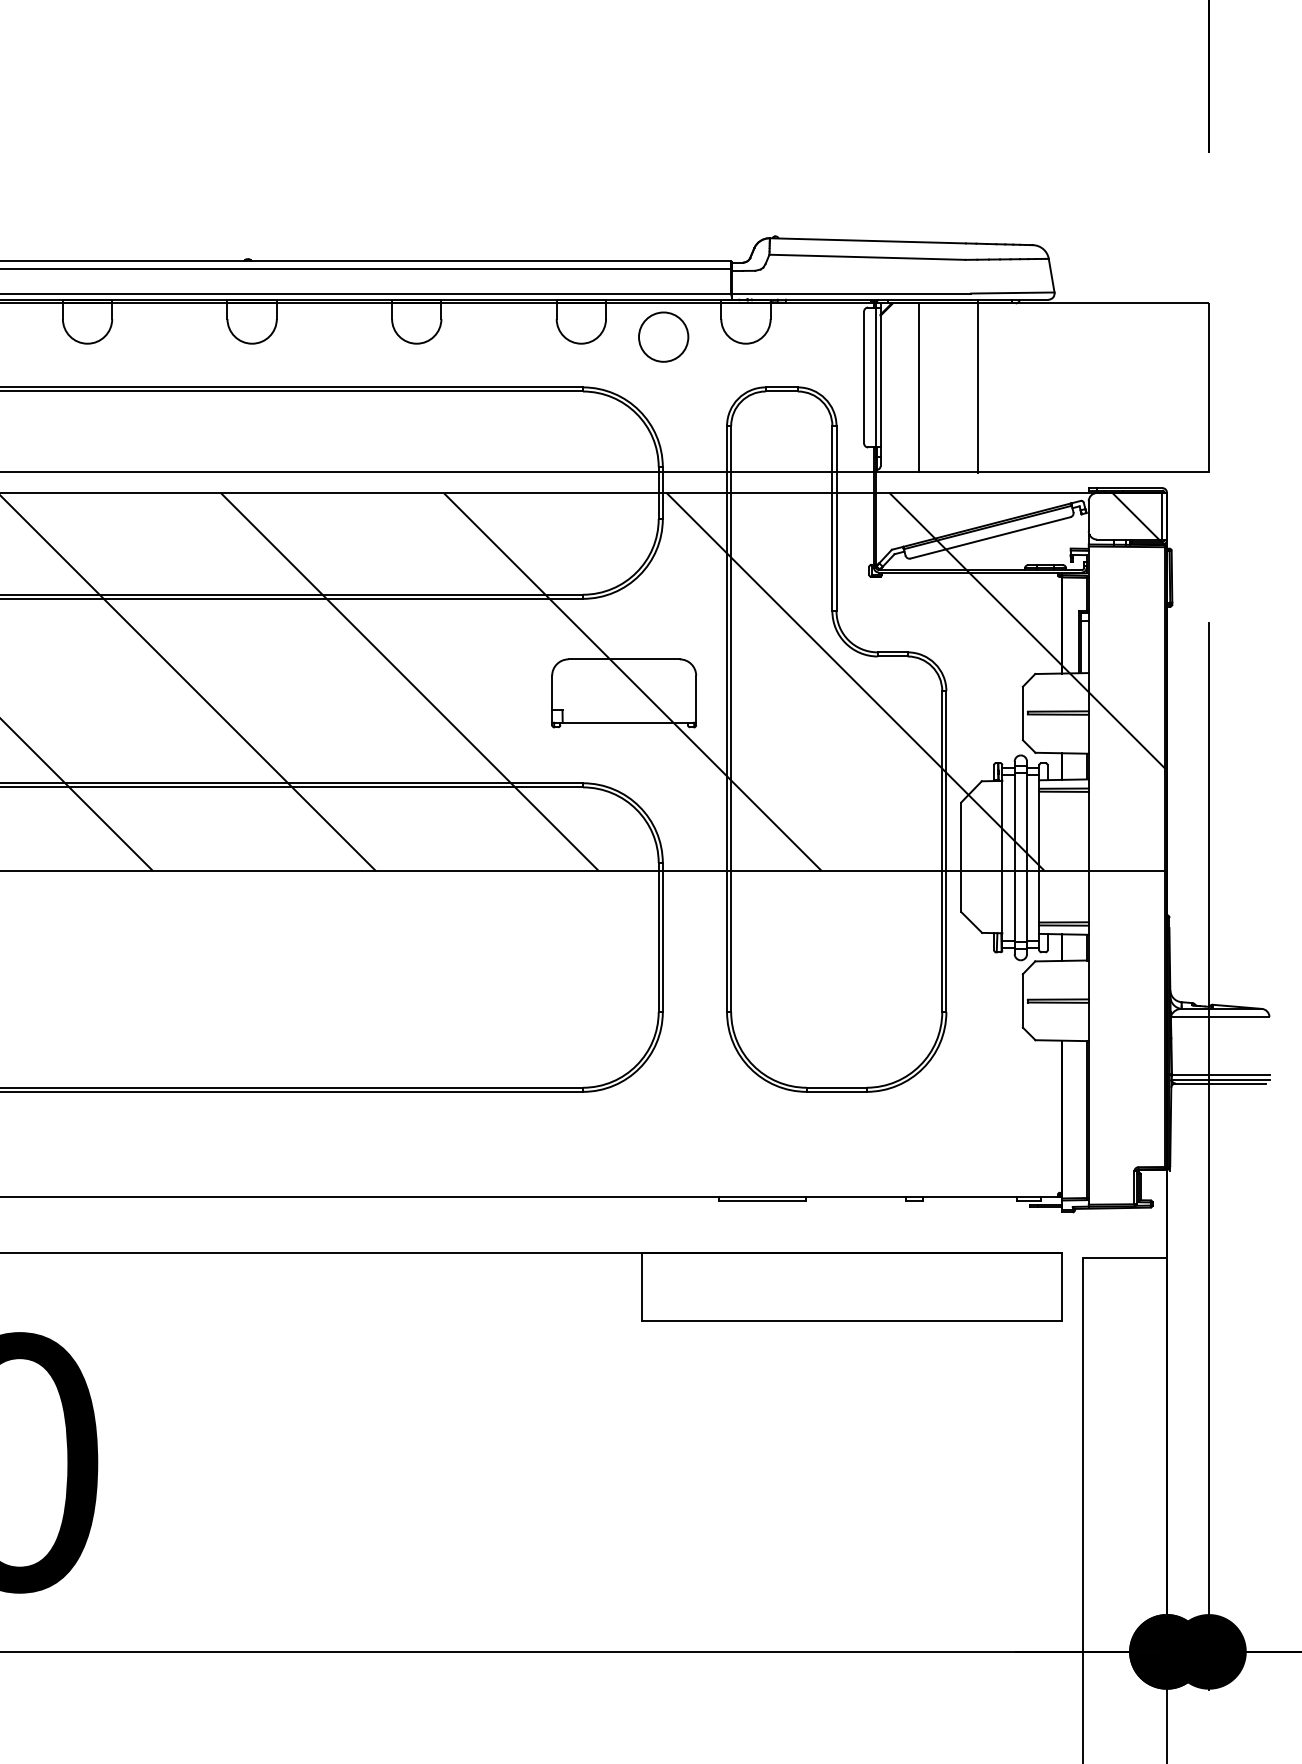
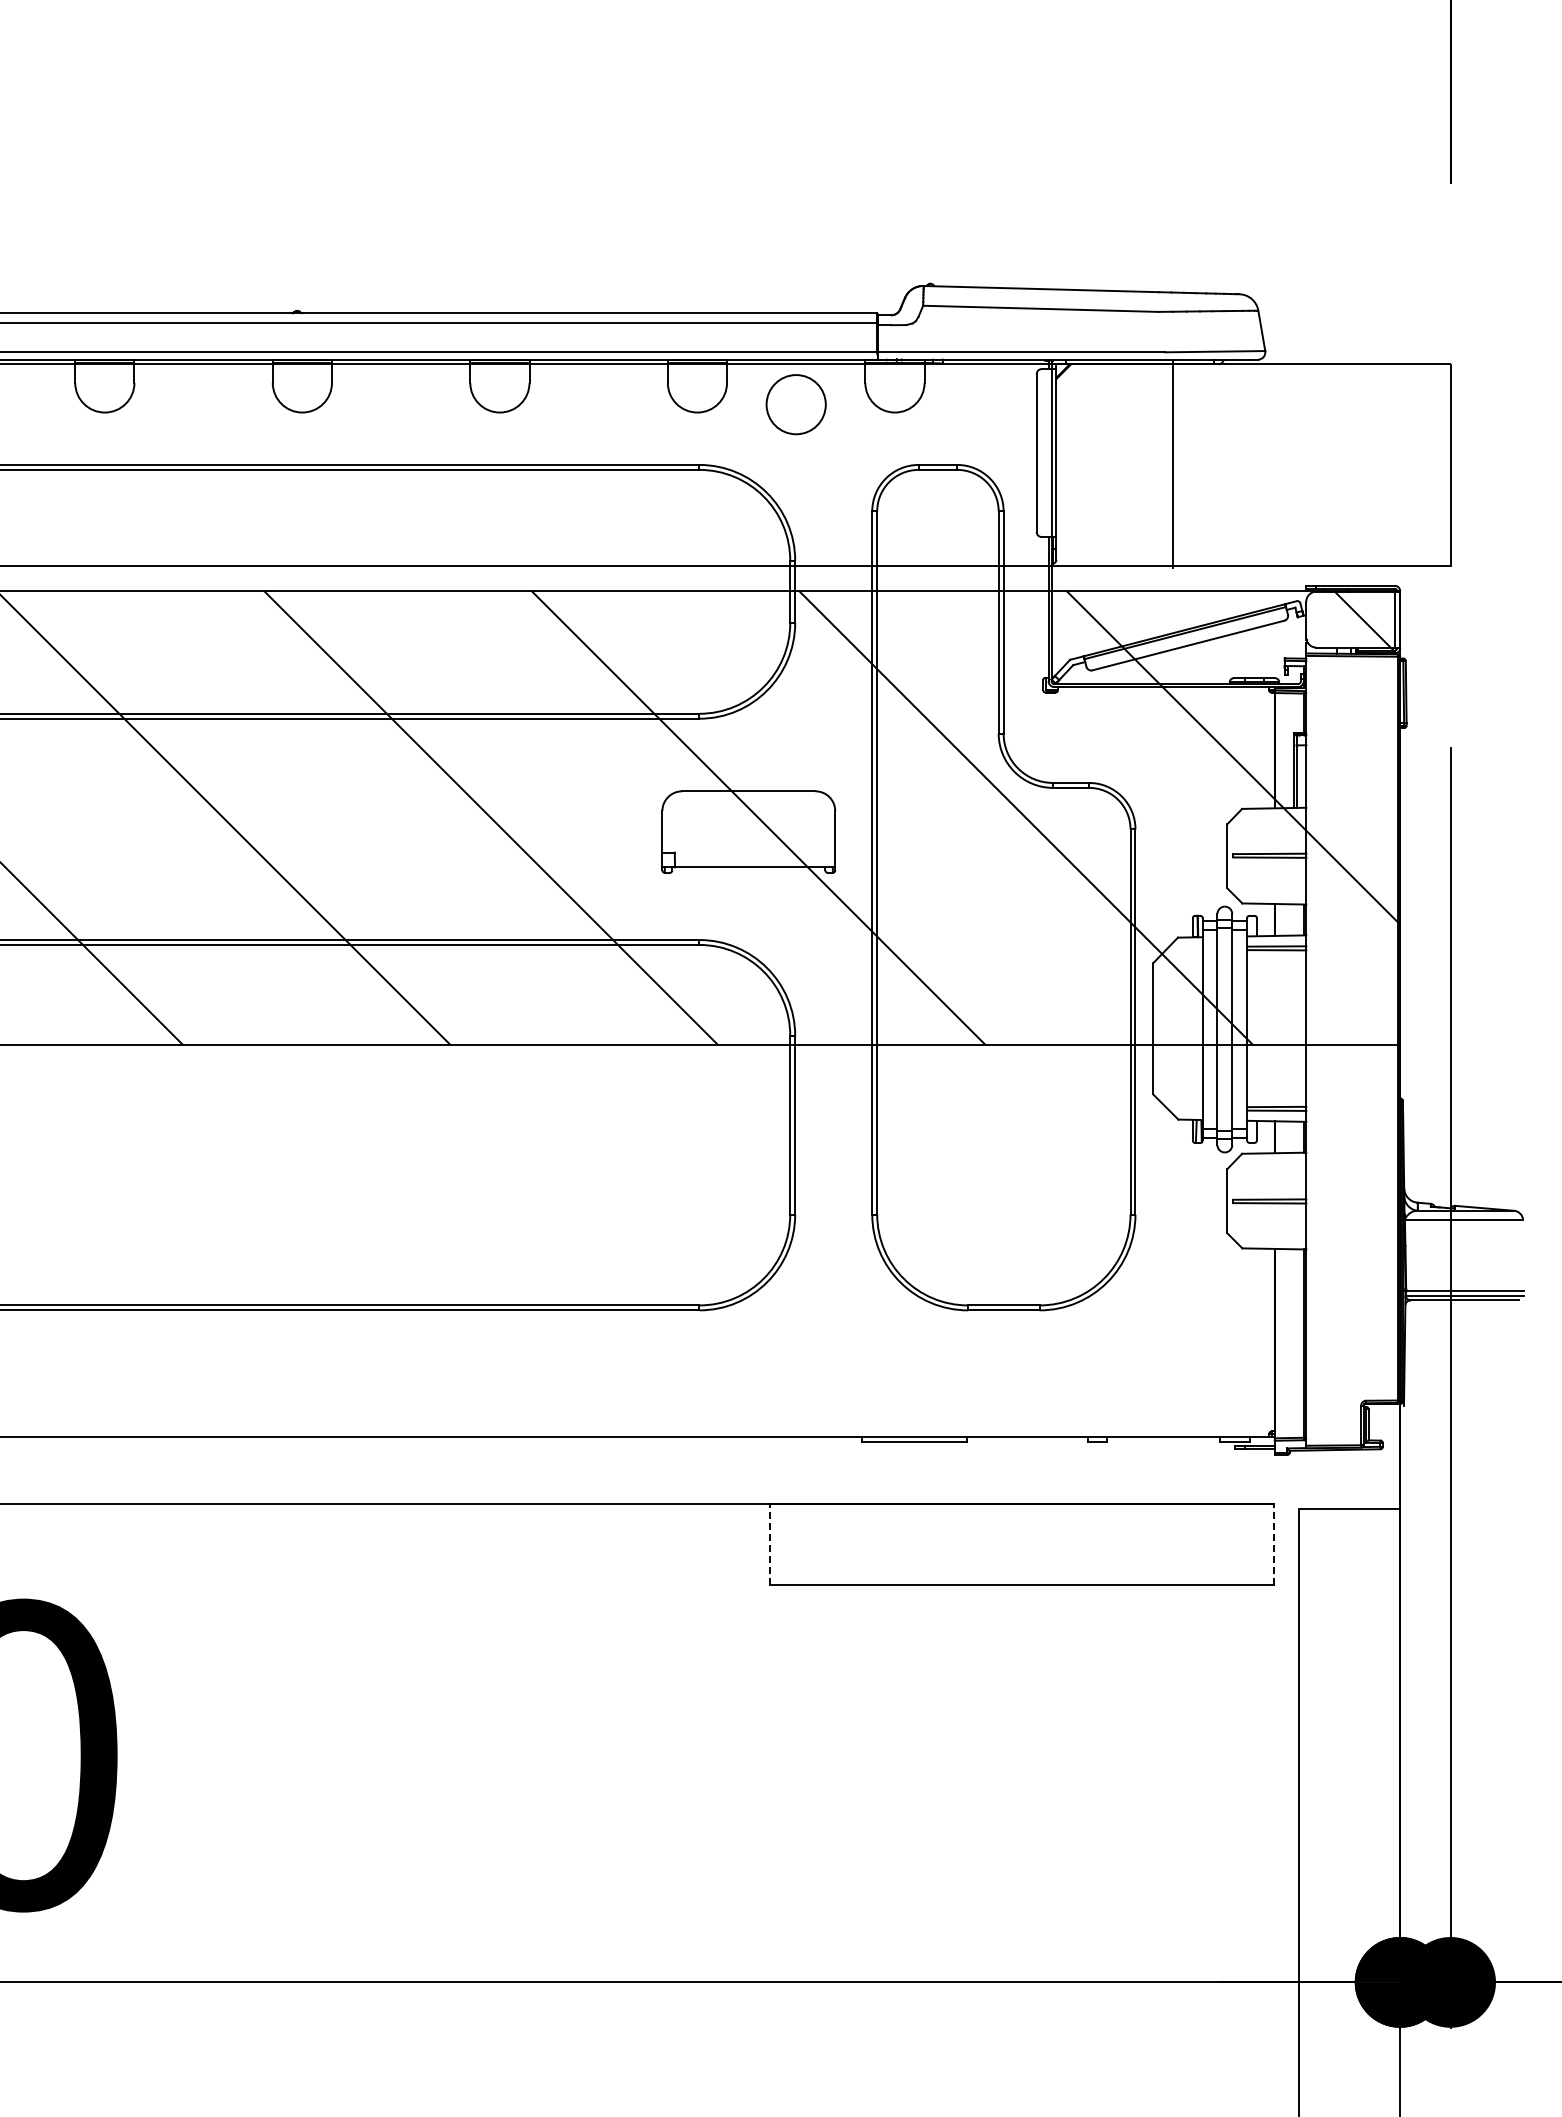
line: (918, 387) -> (1102, 464), removed
line: (641, 1286) -> (769, 1544), solid -> dashed
line: (1062, 1286) -> (1274, 1544), solid -> dashed

